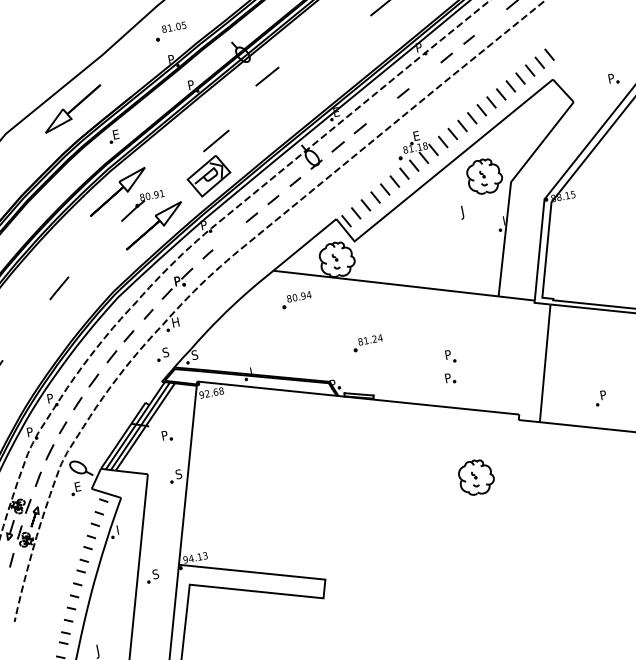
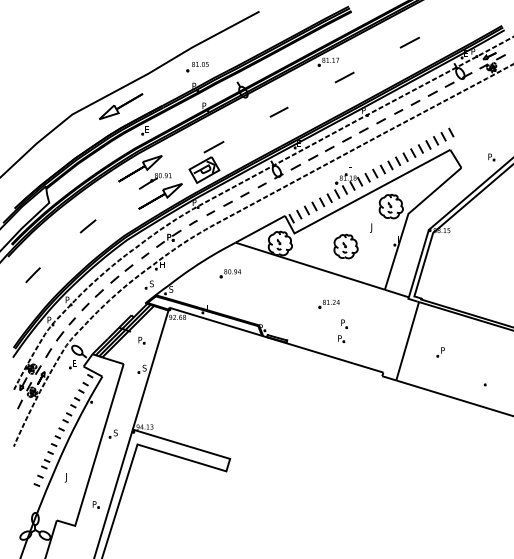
line: (490, 21) -> (415, 102), added
line: (266, 75) -> (278, 111), moved
line: (424, 76) -> (363, 130), added
line: (380, 110) -> (329, 148), added
line: (229, 234) -> (210, 212), added
part: (295, 300) -> (229, 273), moved
part: (366, 342) -> (328, 303), moved
part: (600, 398) -> (440, 352), moved
part: (475, 477) -> (345, 246), moved

